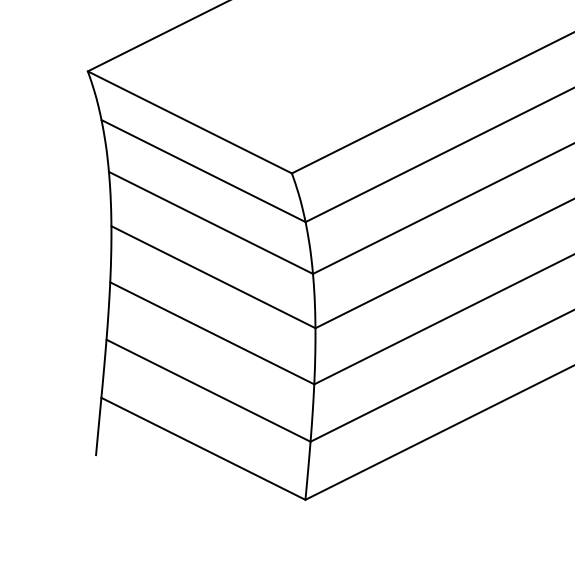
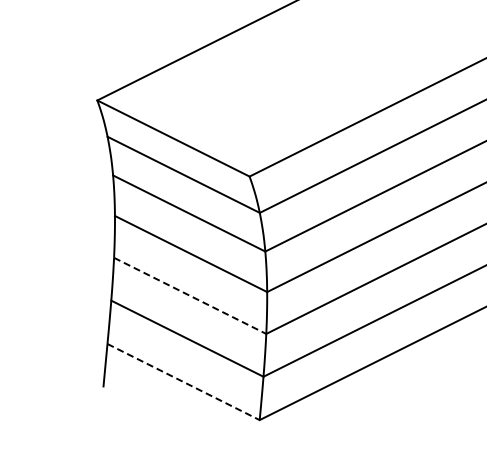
line: (212, 334) -> (190, 296), solid -> dashed
line: (204, 449) -> (184, 382), solid -> dashed

